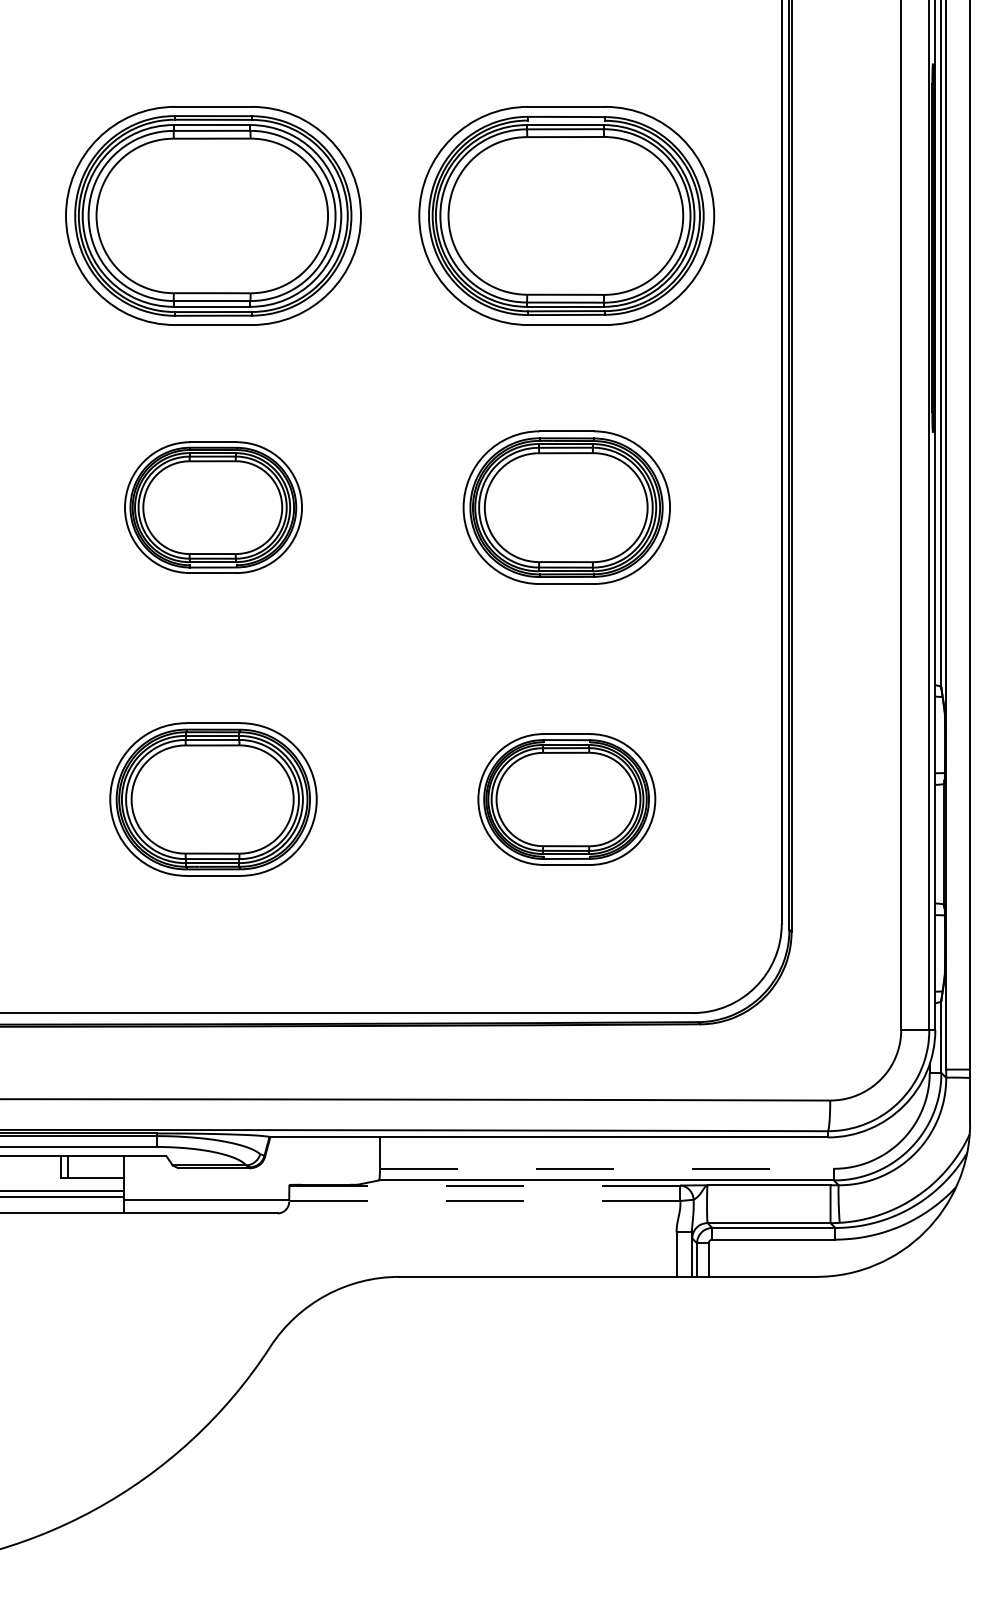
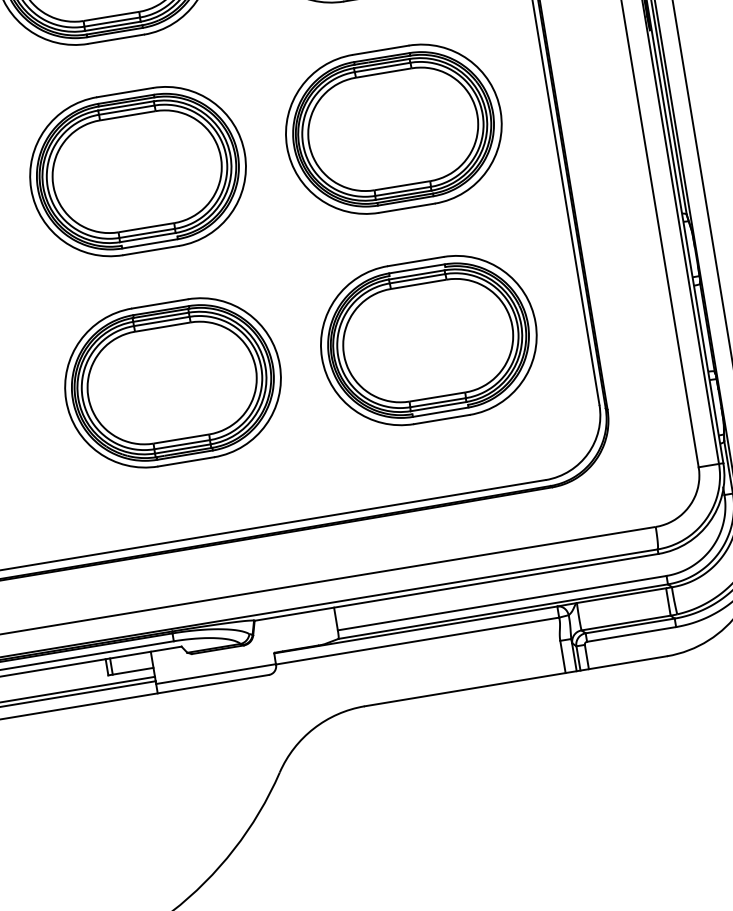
part: (213, 507) -> (138, 171), size x1.67
part: (566, 507) -> (393, 129), size x1.43
part: (213, 799) -> (173, 382), size x1.43
part: (566, 799) -> (428, 340), size x1.67
line: (606, 1168) -> (501, 602), dashed -> solid
line: (484, 1185) -> (415, 629), dashed -> solid
line: (484, 1200) -> (417, 640), dashed -> solid

